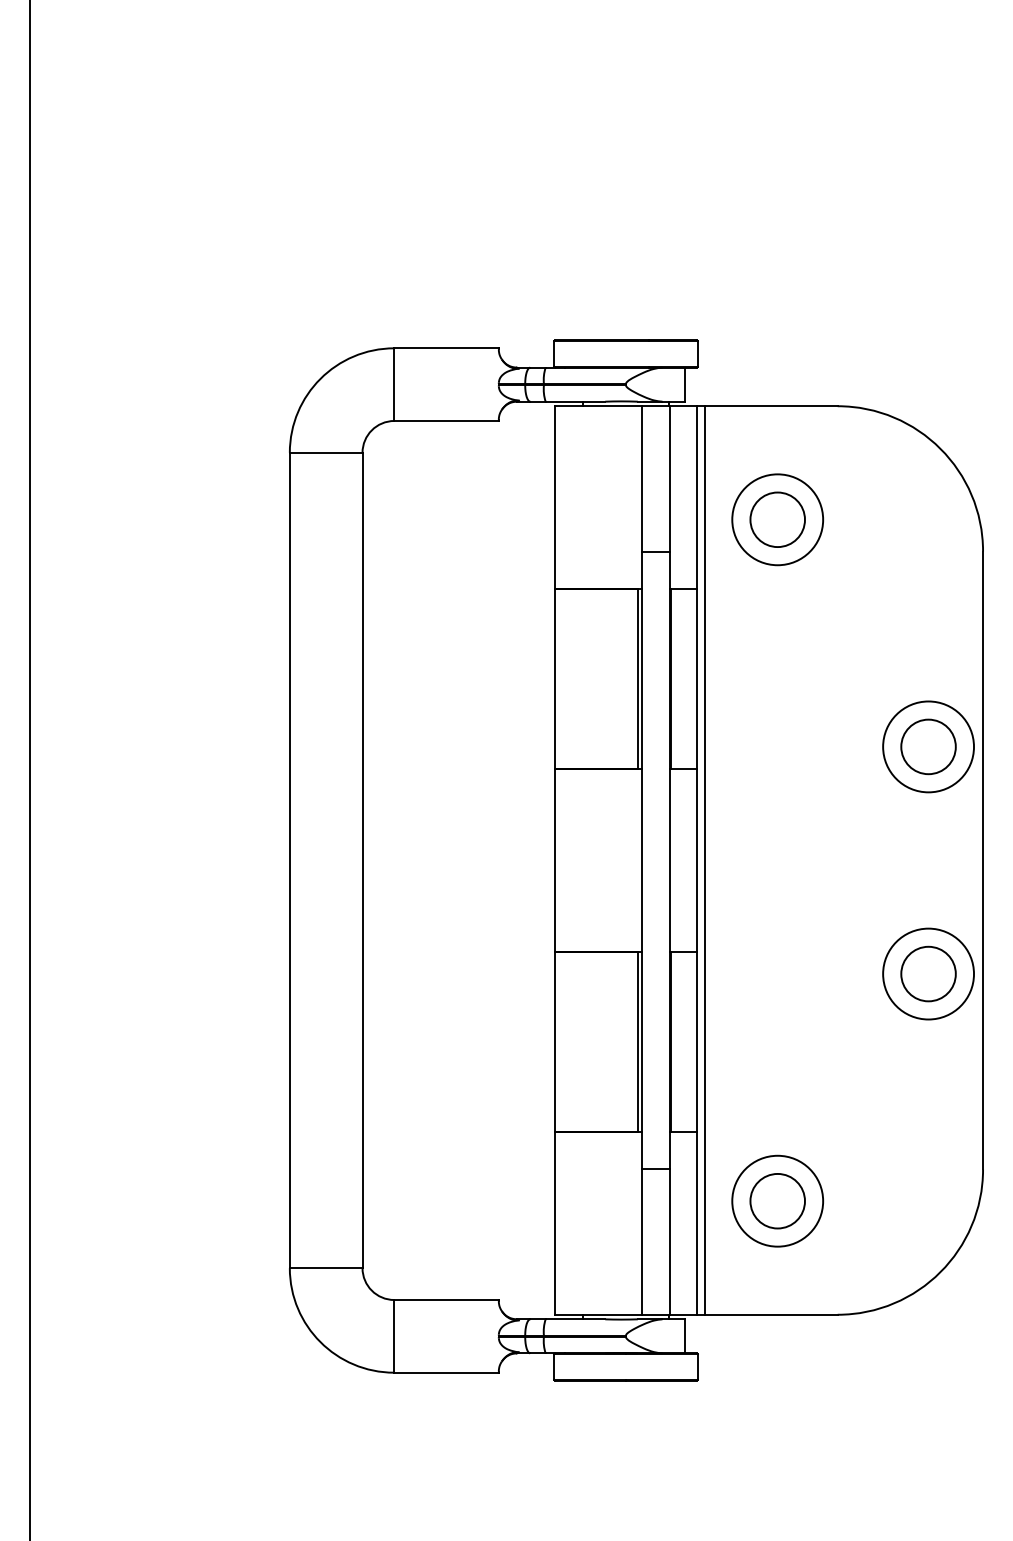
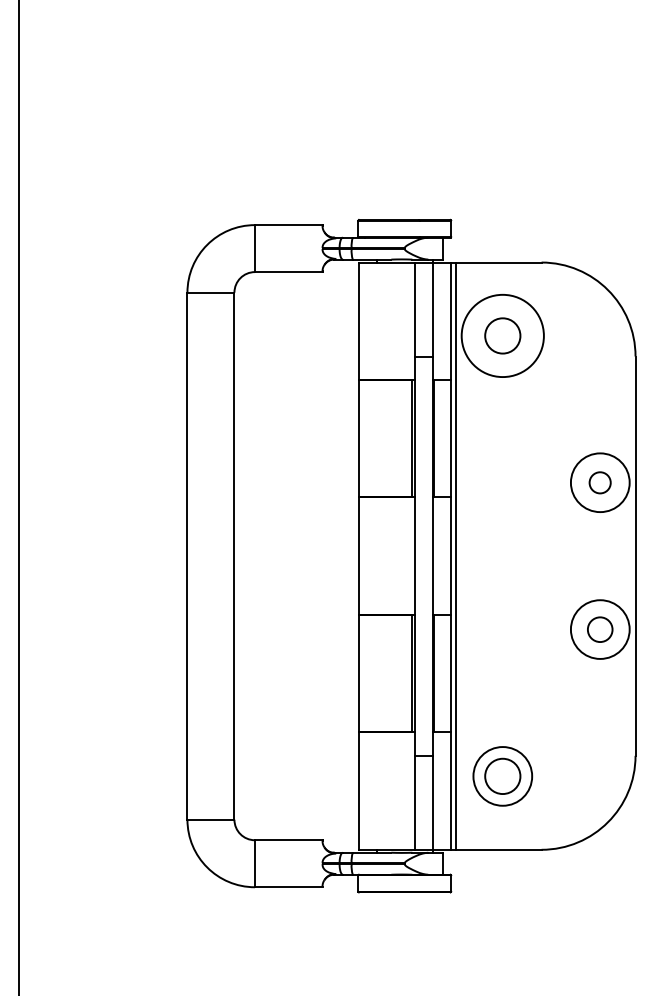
circle: (777, 519) -> (502, 335), size x1.4
circle: (927, 746) -> (599, 482), size x0.6
circle: (927, 973) -> (599, 629), size x0.7

